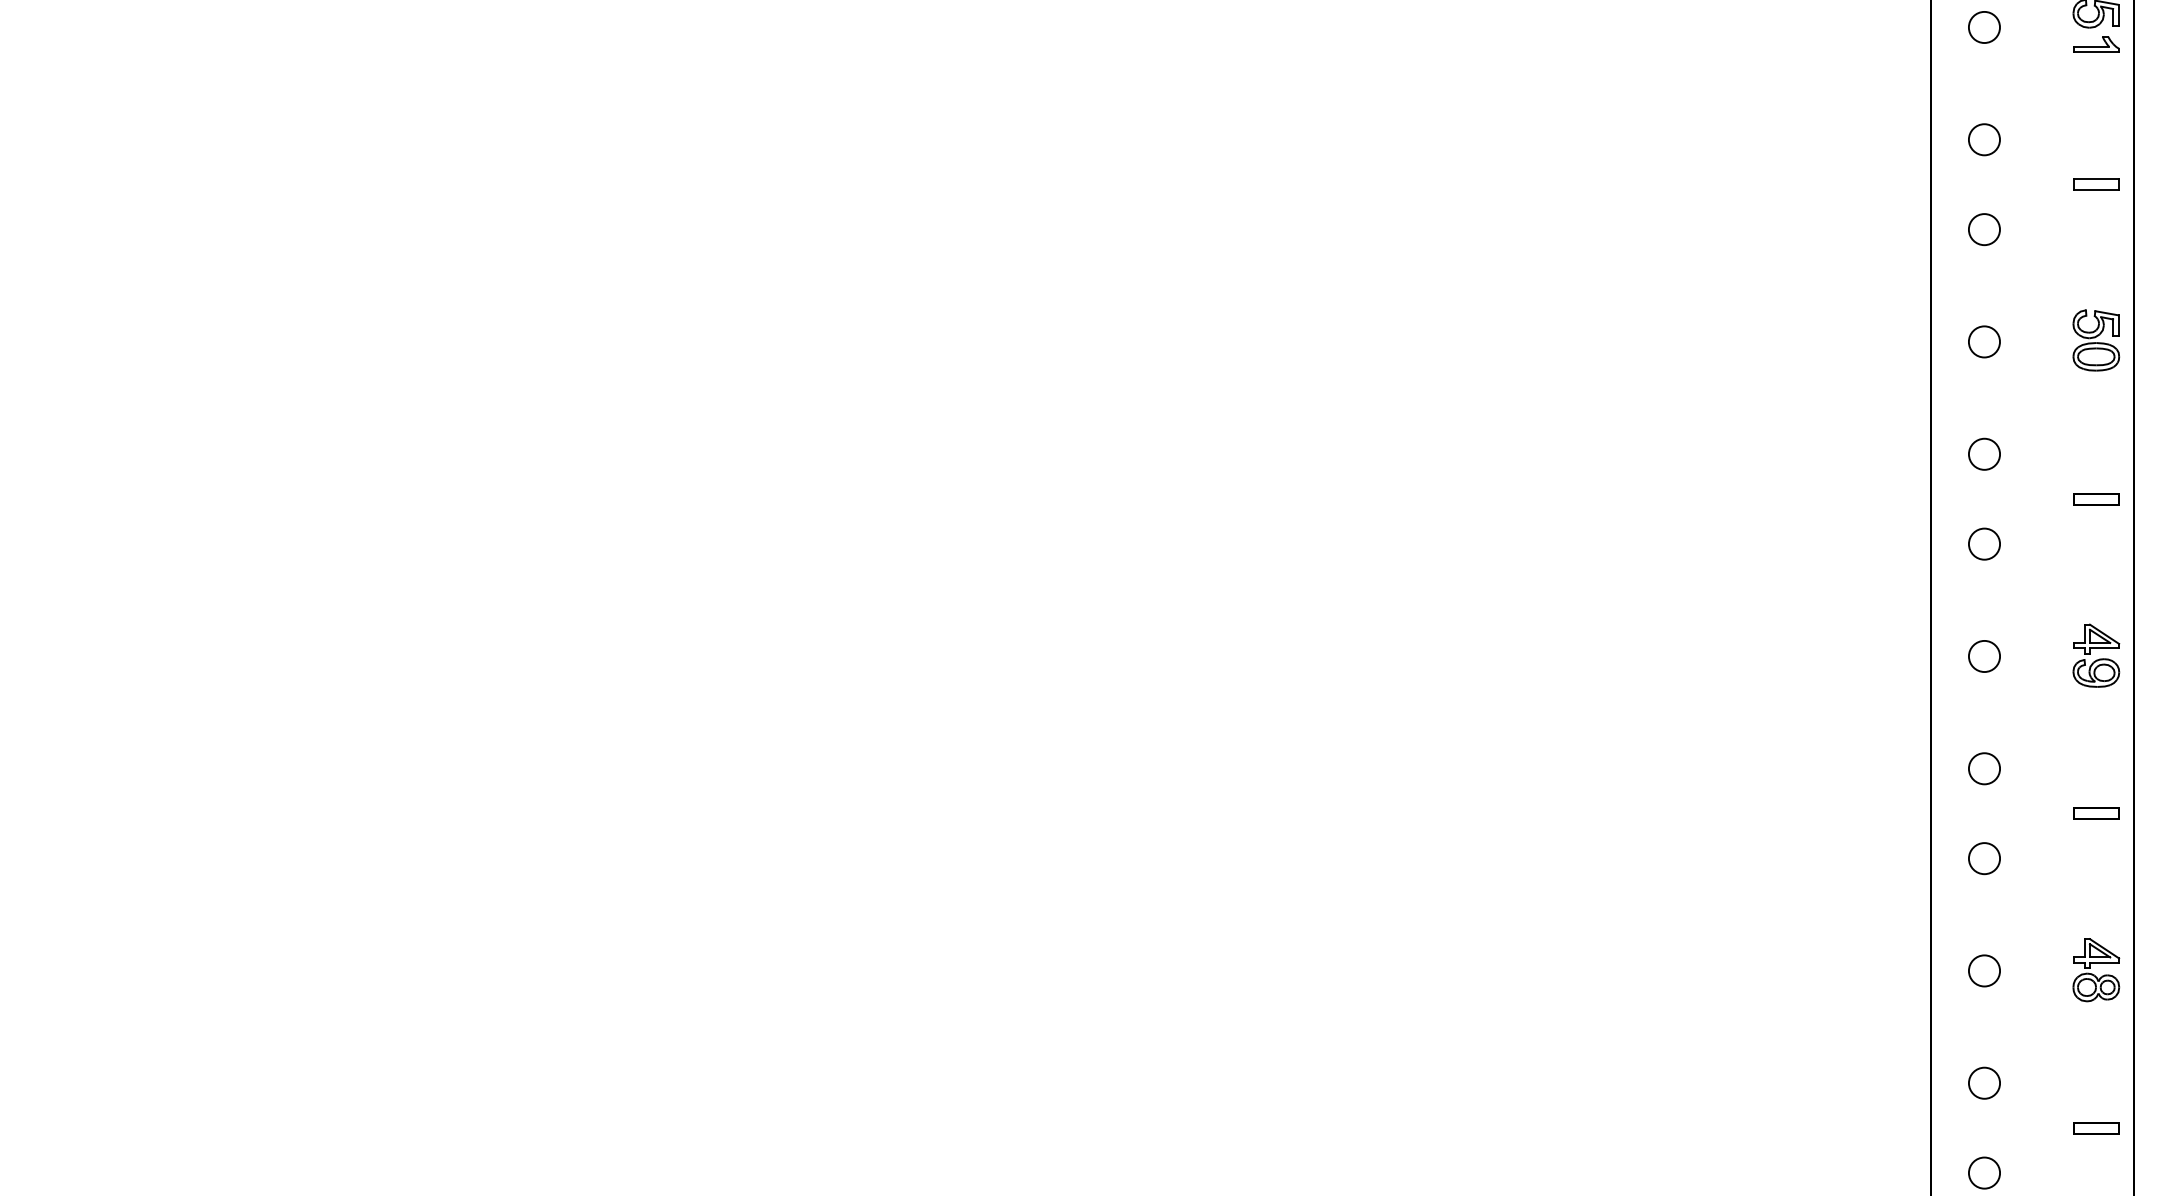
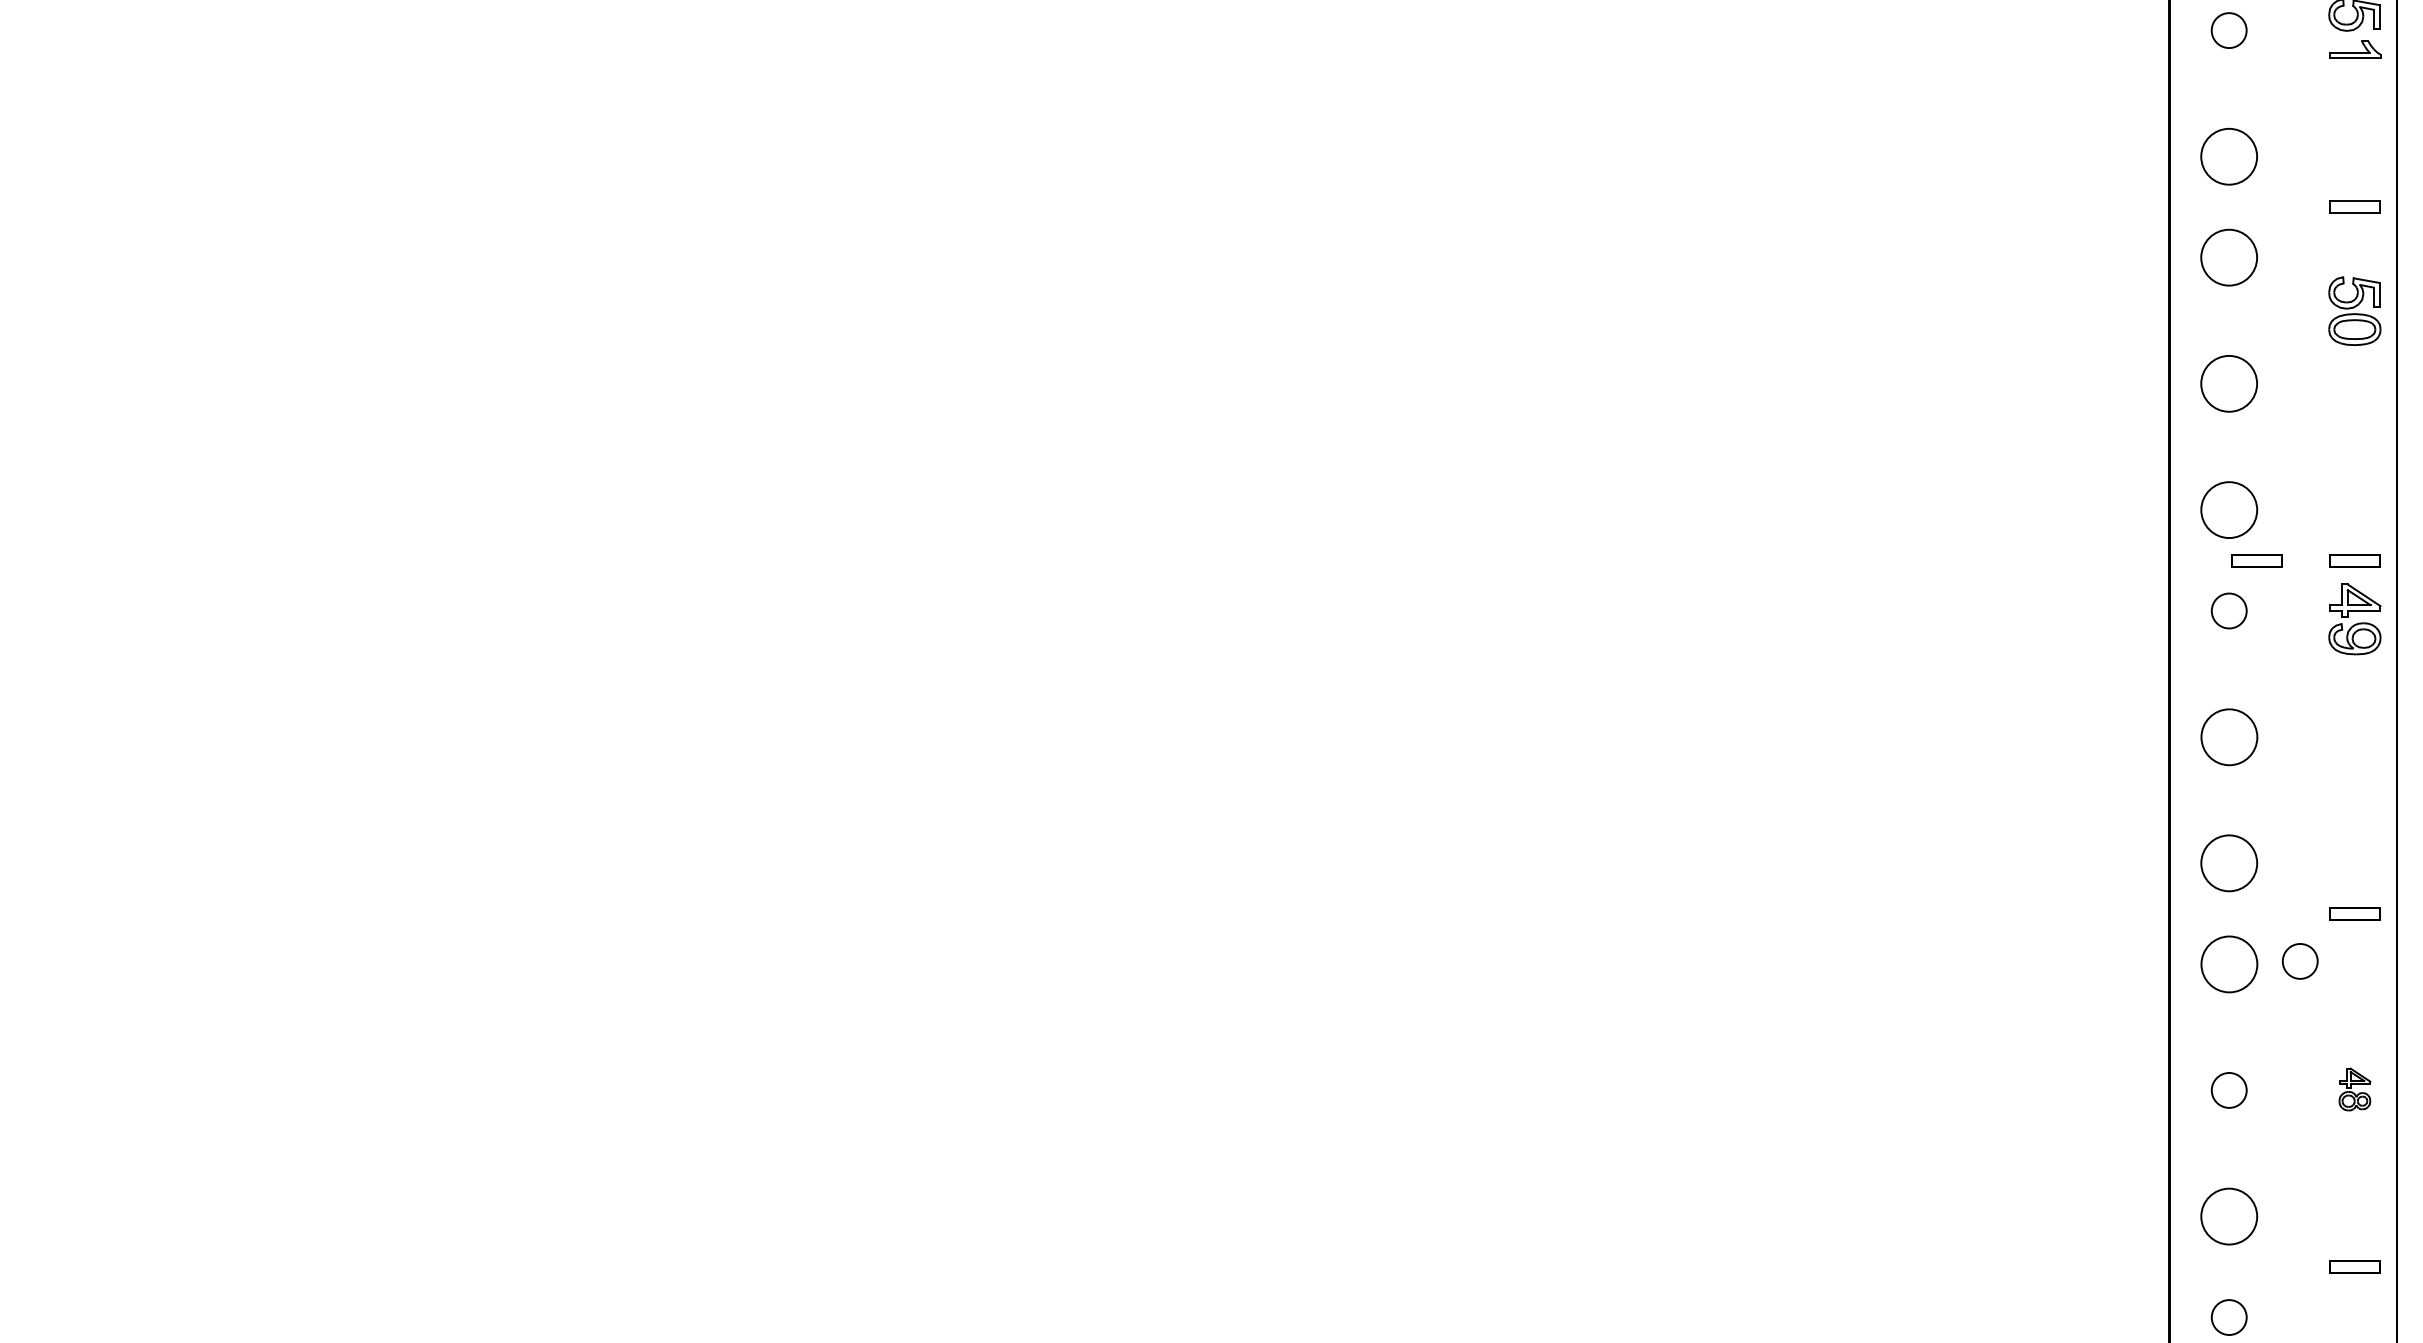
circle: (1983, 139) -> (2228, 156), size x1.6
circle: (1983, 229) -> (2228, 257), size x1.6
part: (2095, 339) -> (2354, 310), moved
circle: (1983, 341) -> (2228, 383), size x1.6
circle: (1983, 453) -> (2228, 509), size x1.6
part: (2008, 499) -> (2256, 560), added
circle: (1983, 655) -> (2228, 736), size x1.6
part: (2095, 655) -> (2354, 619), moved
circle: (1983, 768) -> (2228, 862), size x1.6
circle: (2047, 856) -> (2299, 961), added
circle: (1983, 857) -> (2228, 963), size x1.6
part: (2095, 970) -> (2354, 1089), size x0.6
circle: (1983, 1083) -> (2228, 1216), size x1.6

